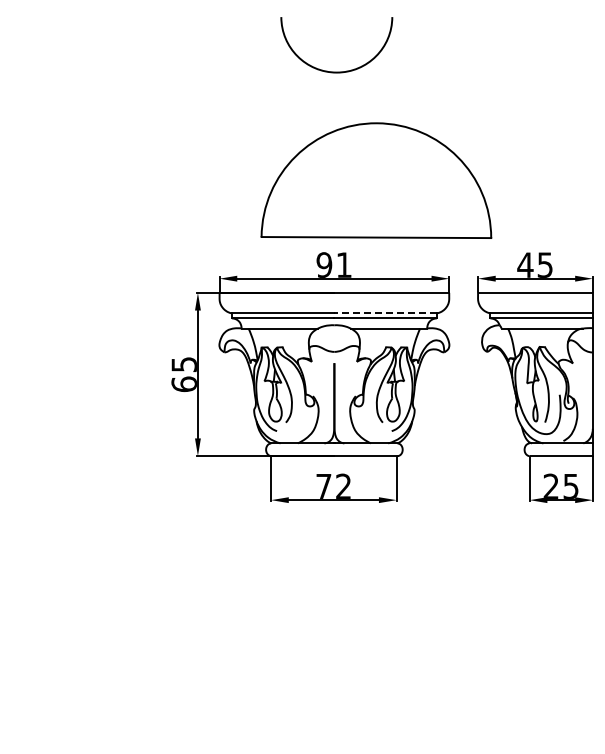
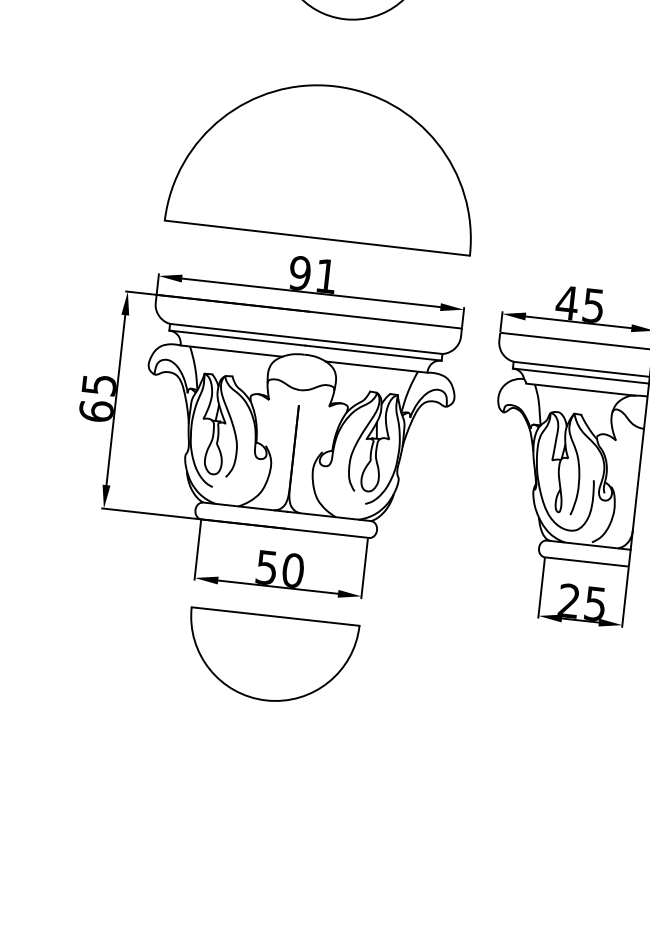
part: (376, 180) -> (325, 162), moved
line: (385, 313) -> (374, 346), dashed -> solid
text: (333, 485) -> (279, 567), 72 -> 50
part: (334, 553) -> (271, 658), added

